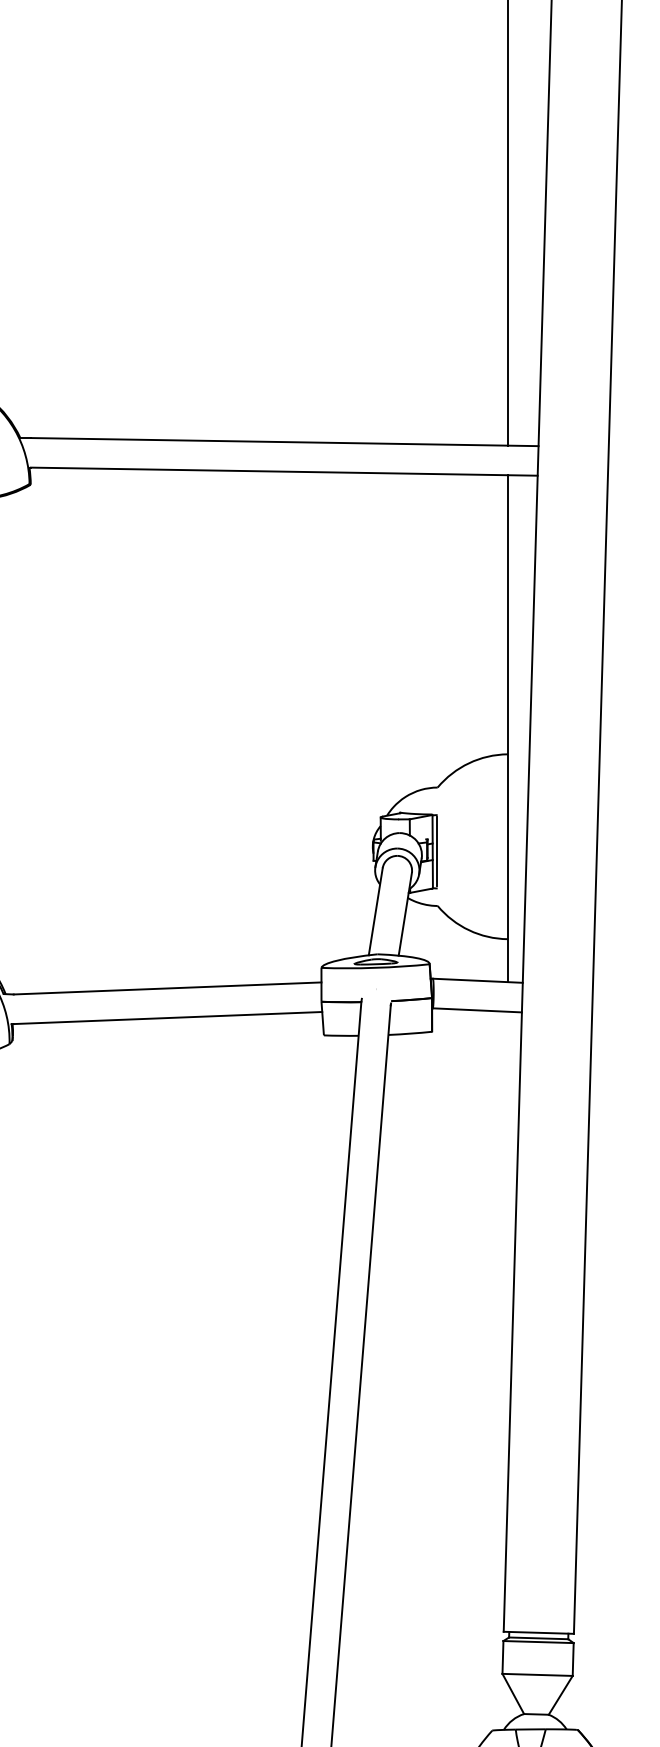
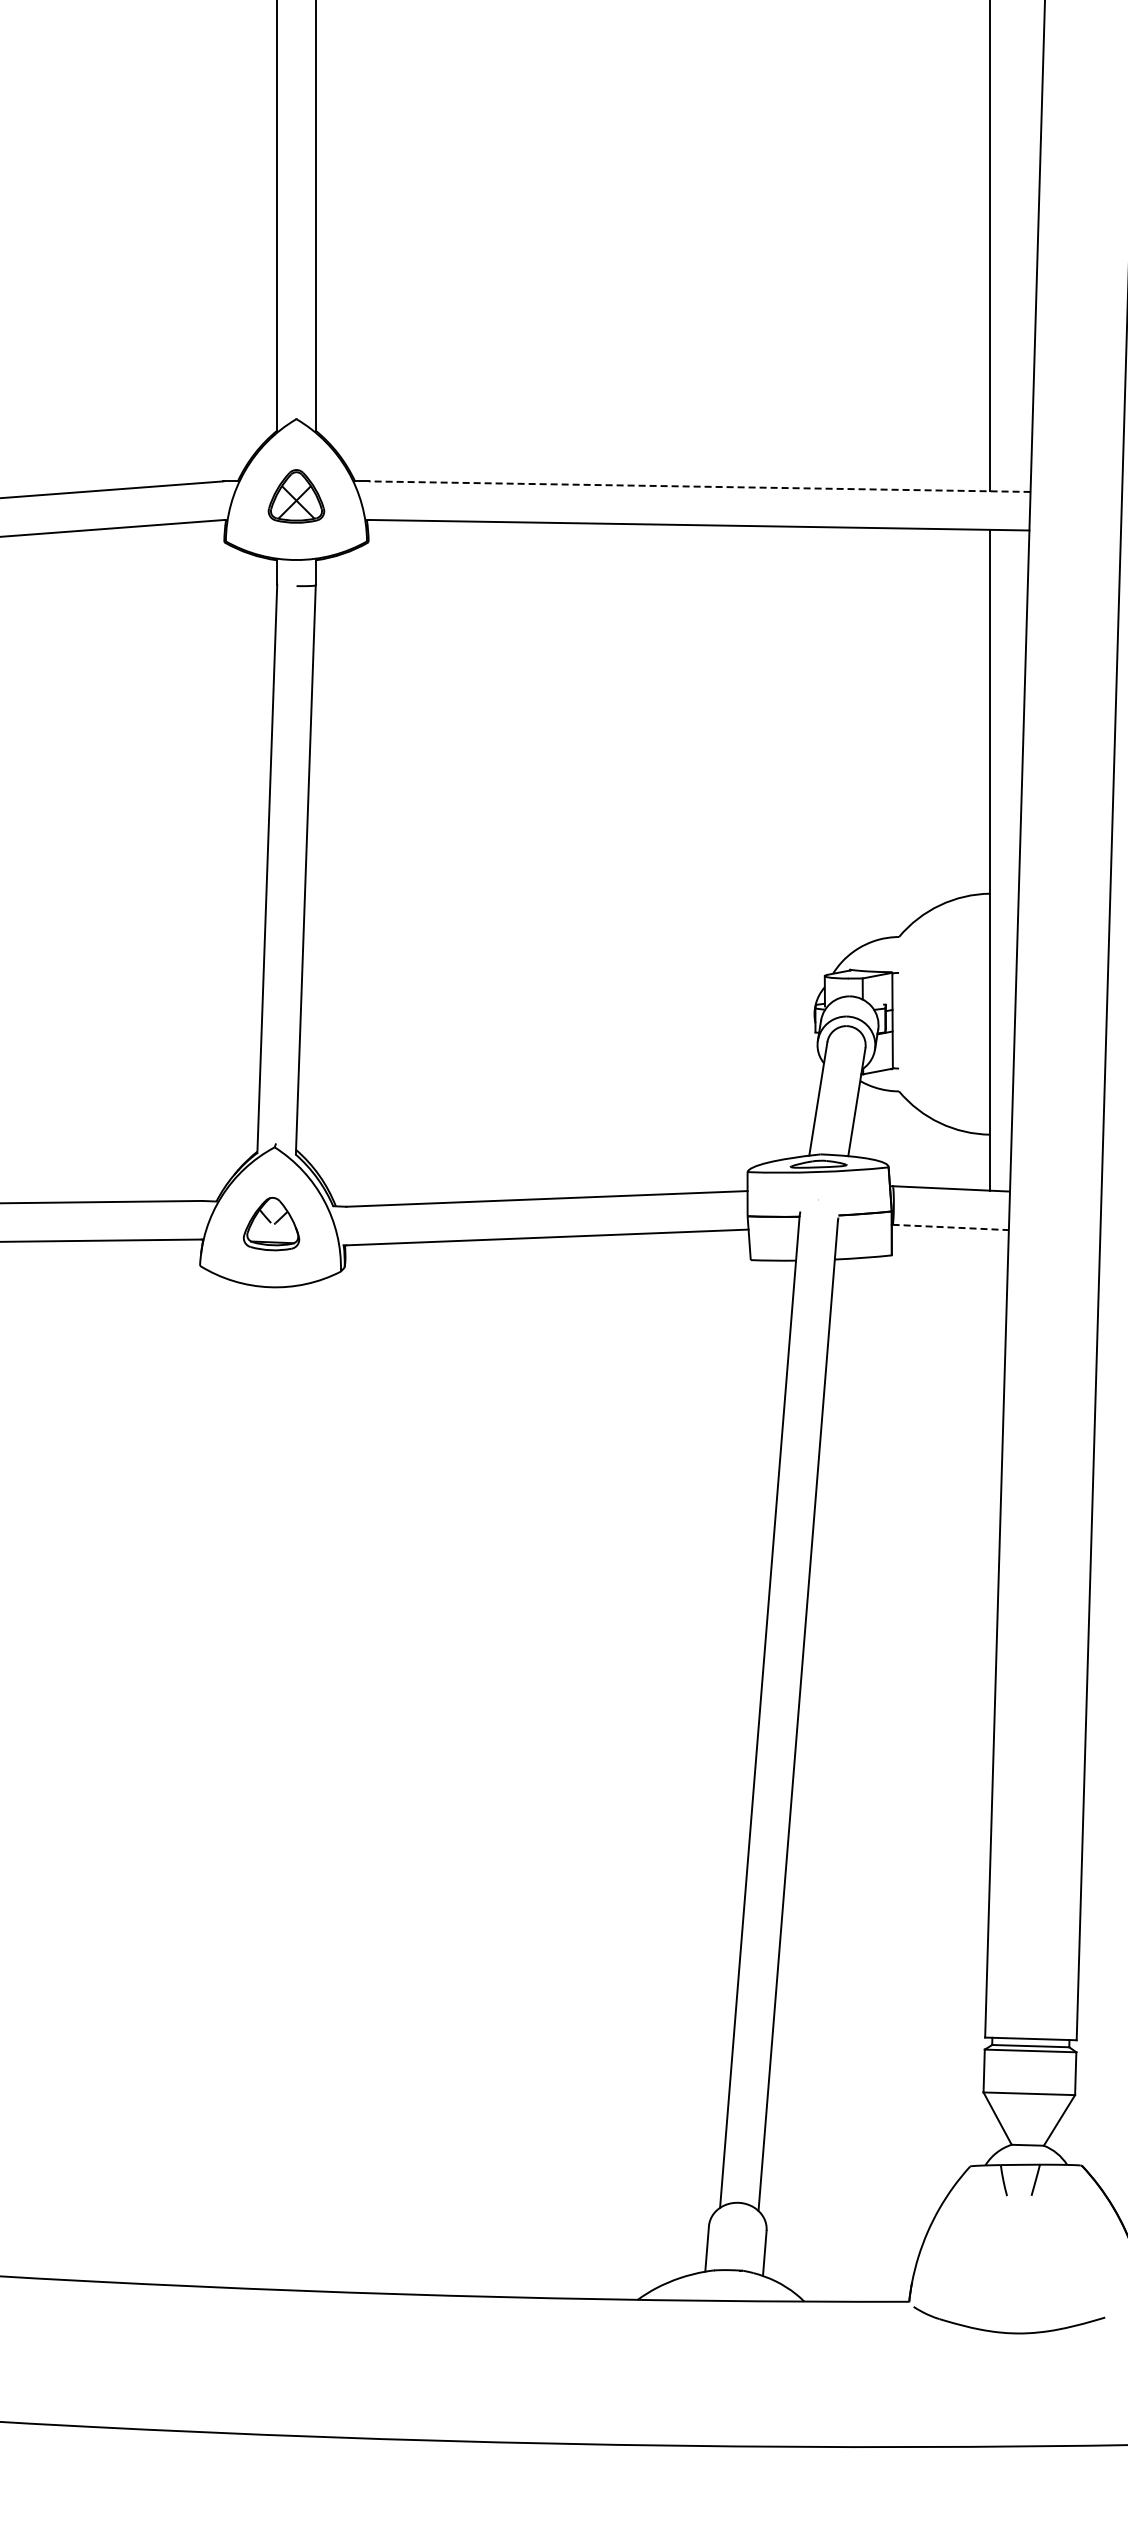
line: (284, 441) -> (699, 486), solid -> dashed
line: (436, 851) -> (897, 1020), removed
line: (477, 1010) -> (951, 1227), solid -> dashed

